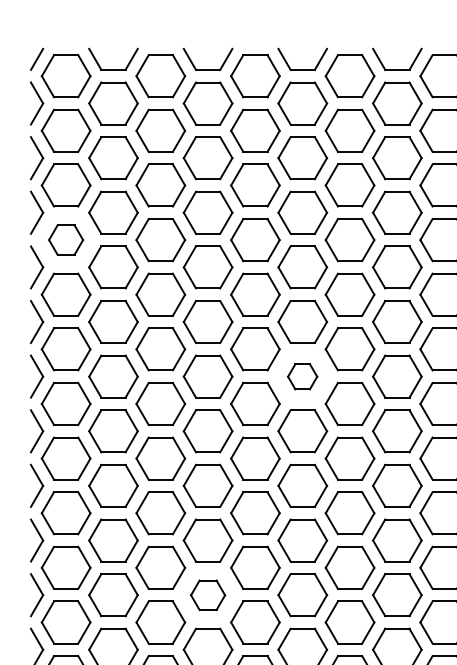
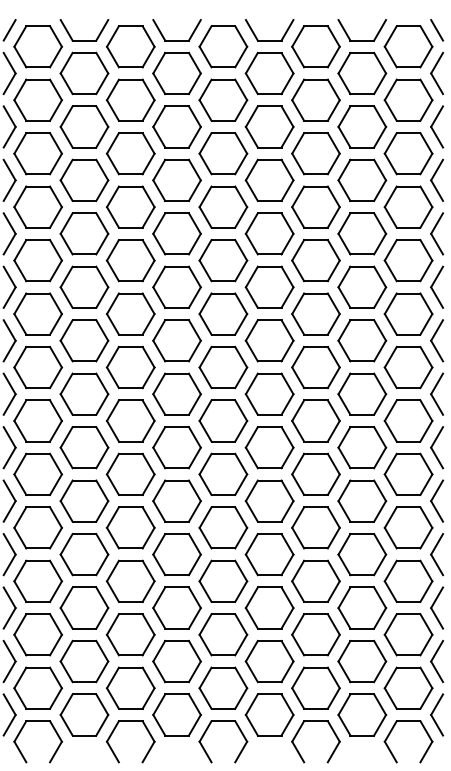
part: (65, 239) -> (37, 206), size x1.43
part: (302, 376) -> (269, 340), size x1.67
part: (207, 595) -> (176, 554), size x1.43

